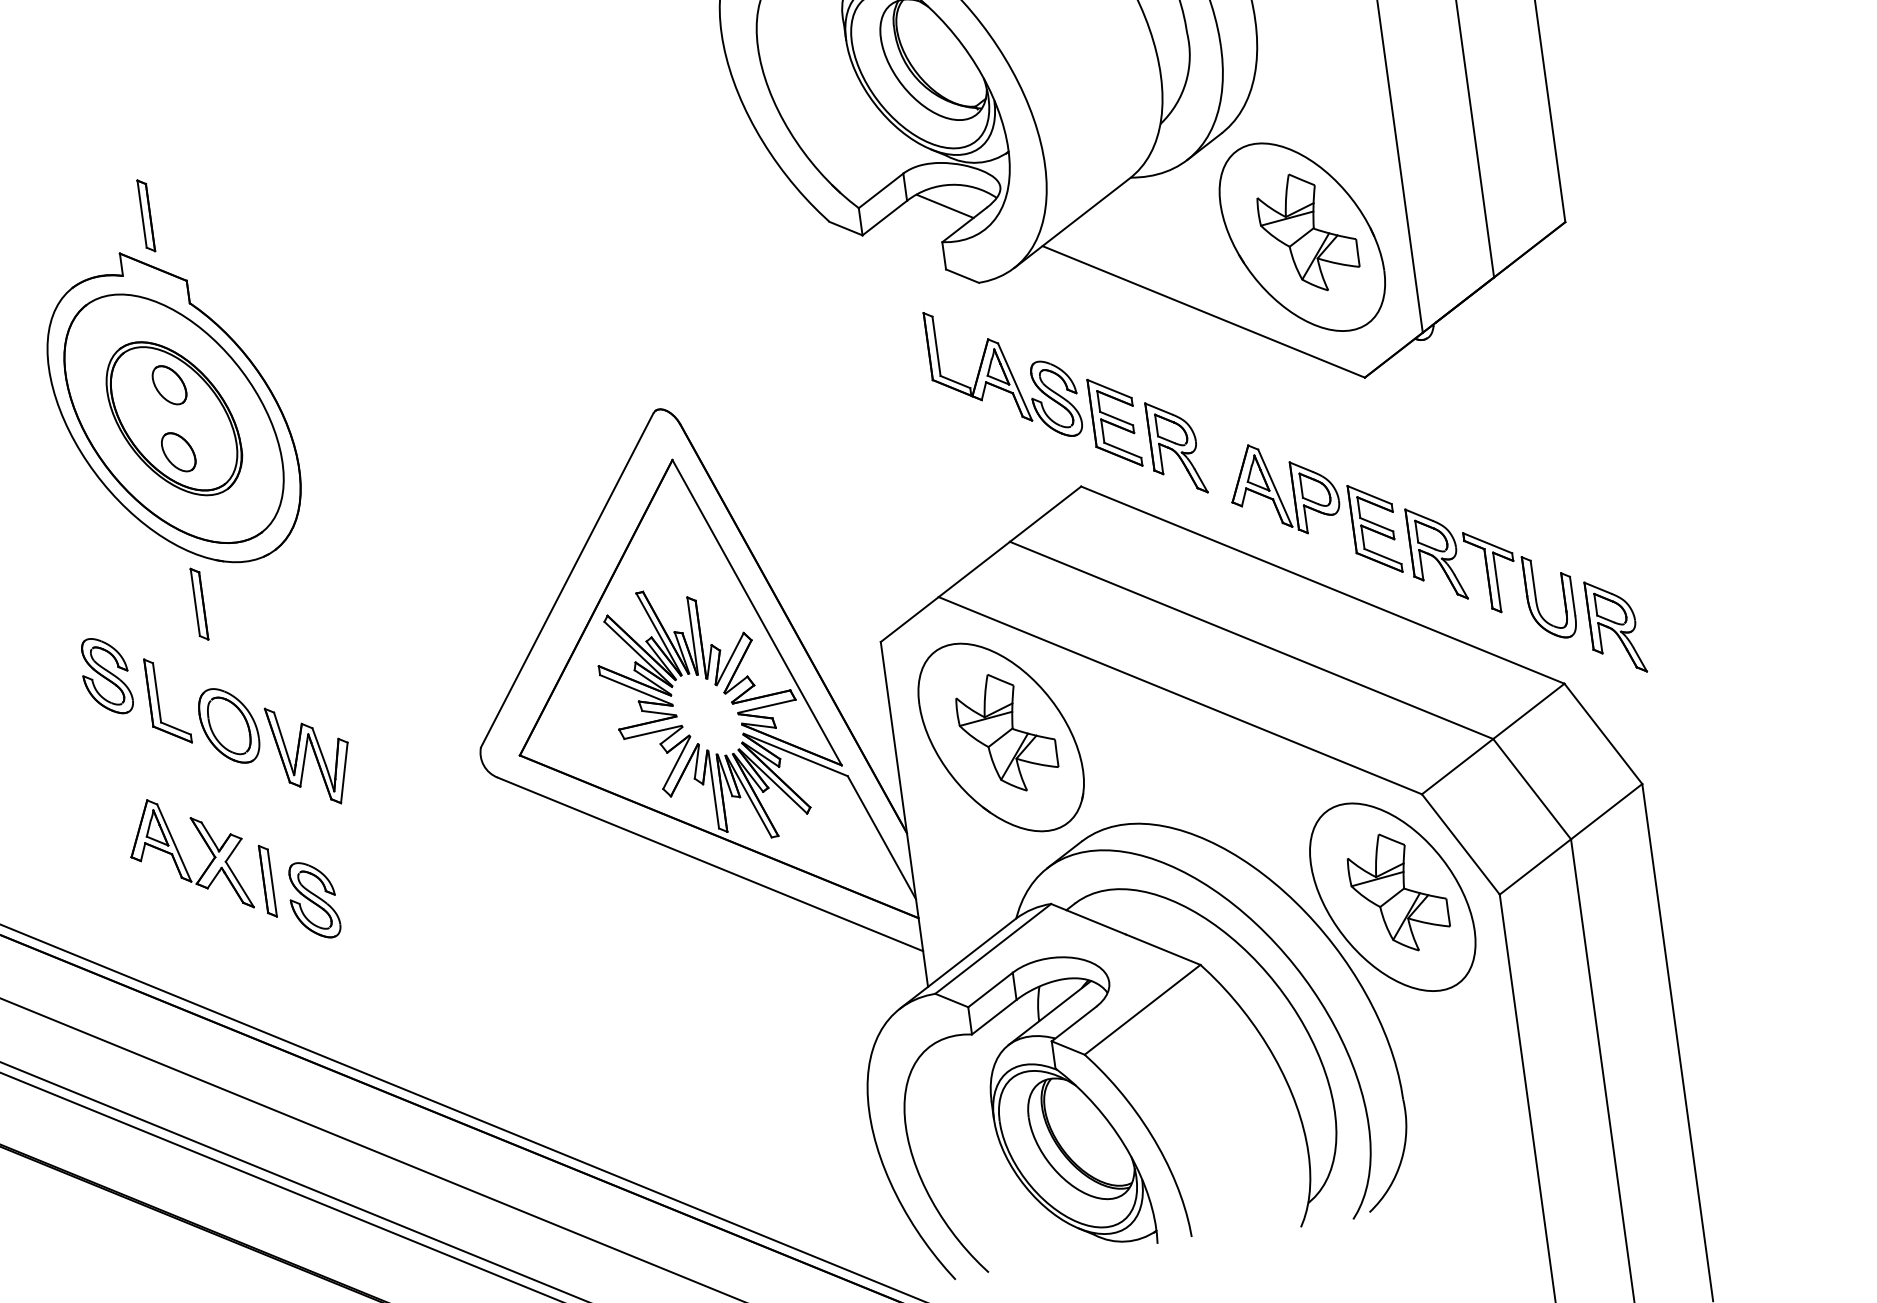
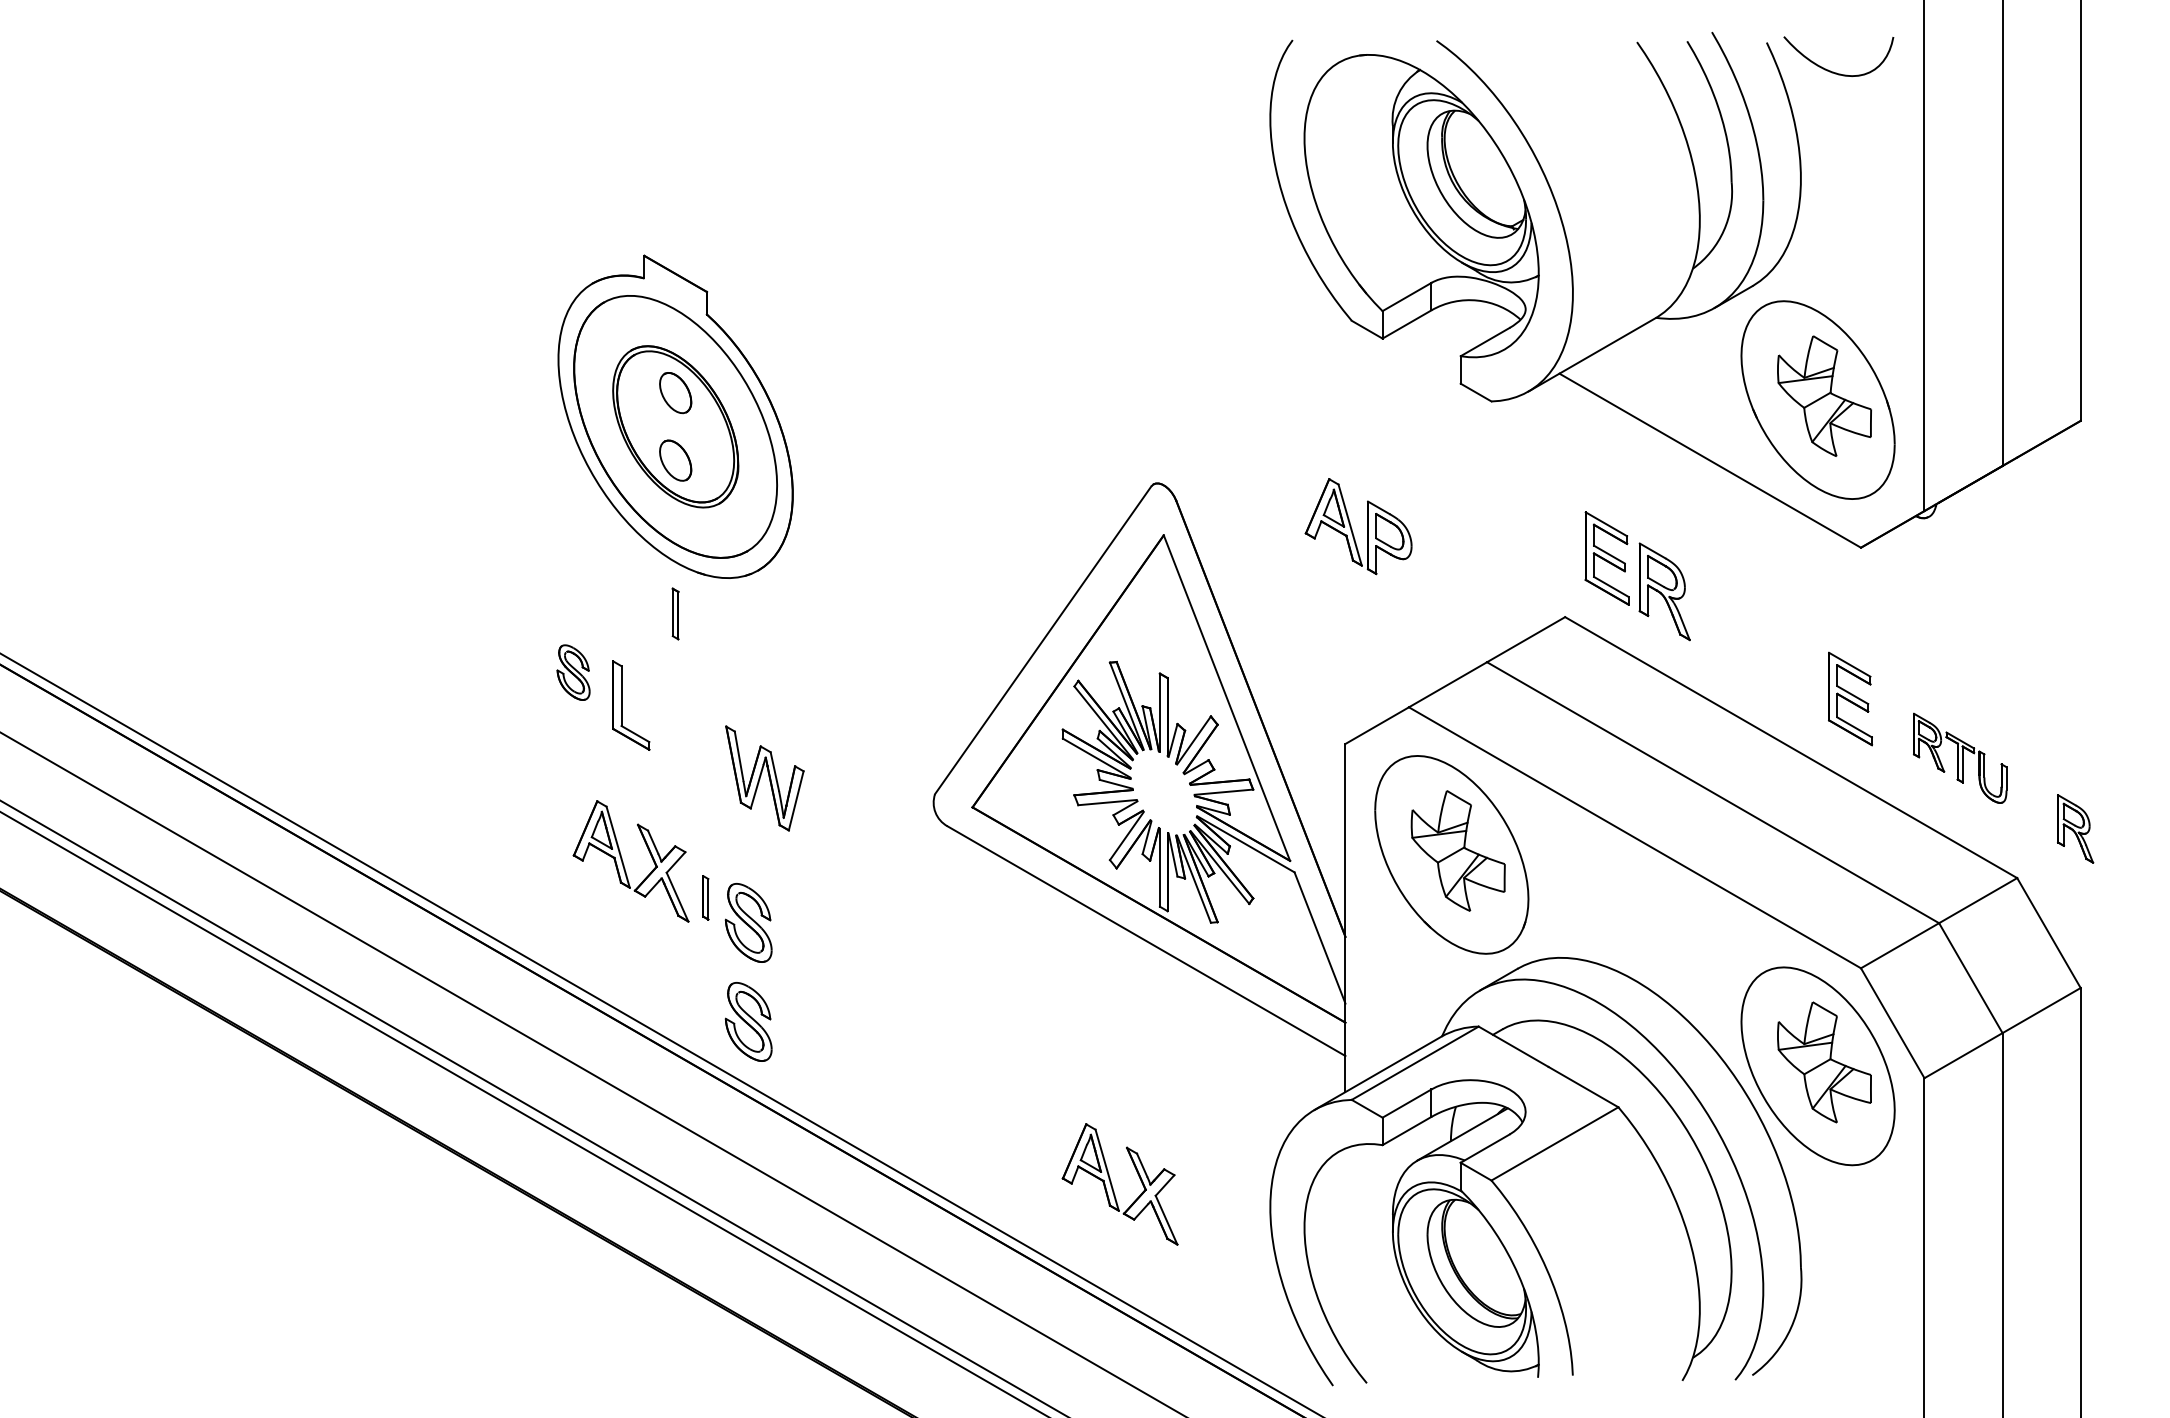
line: (944, 205) -> (1467, 320), removed
part: (146, 215) -> (675, 221), removed
part: (1003, 373) -> (1503, 494), removed
part: (1278, 491) -> (1352, 528), moved
part: (1492, 572) -> (1960, 758), size x0.6
part: (199, 603) -> (675, 613), size x0.7
part: (1615, 626) -> (2075, 828), size x0.7
part: (106, 675) -> (573, 672), size x0.7
part: (229, 725) -> (688, 738), removed
part: (267, 880) -> (705, 897), size x0.6
part: (326, 998) -> (748, 1021), added
part: (711, 1112) -> (1113, 1187), added

